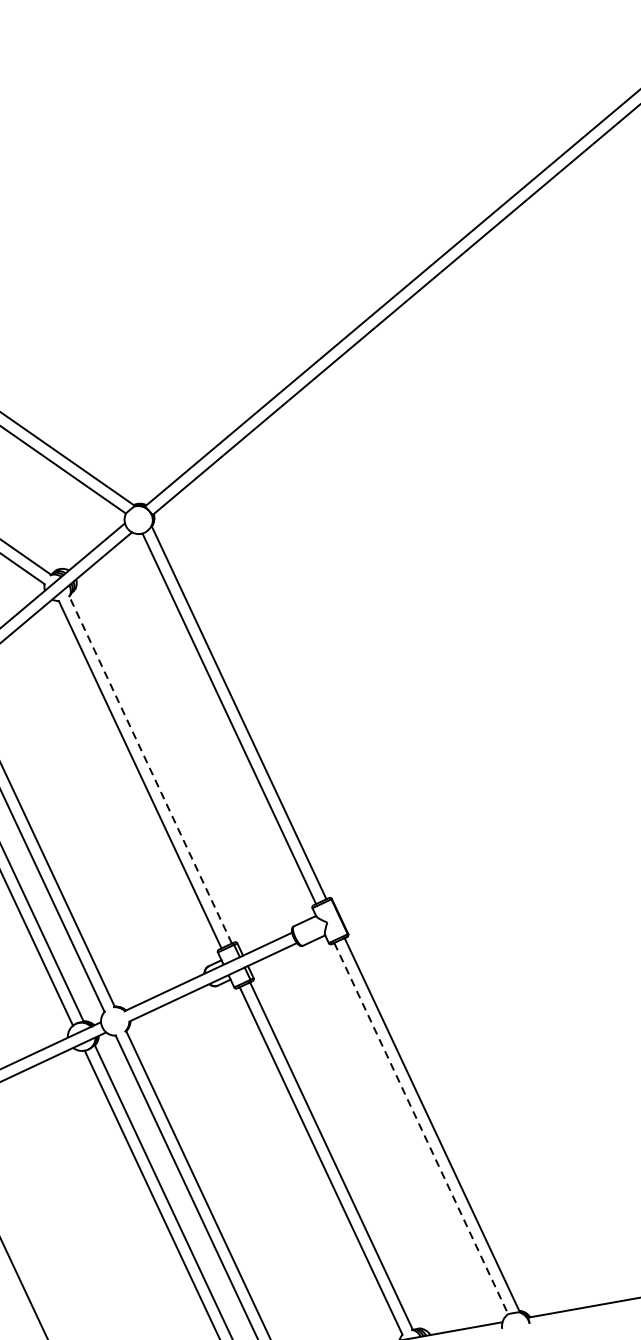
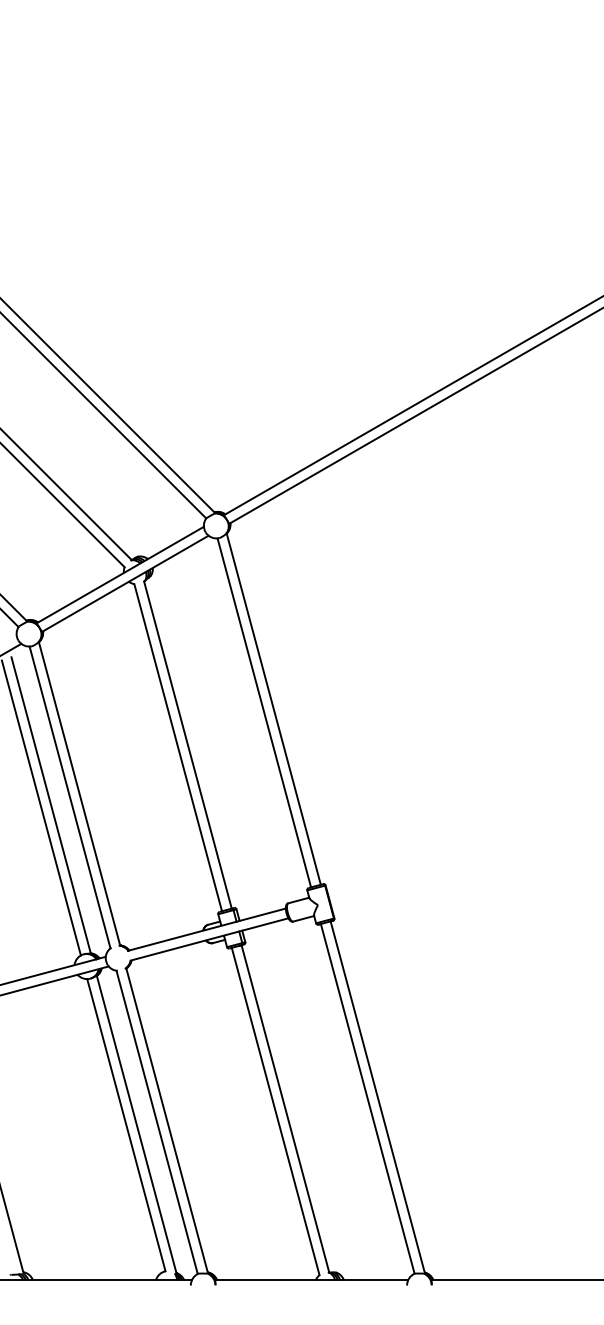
line: (149, 769) -> (187, 744), dashed -> solid
line: (421, 1129) -> (367, 1099), dashed -> solid

